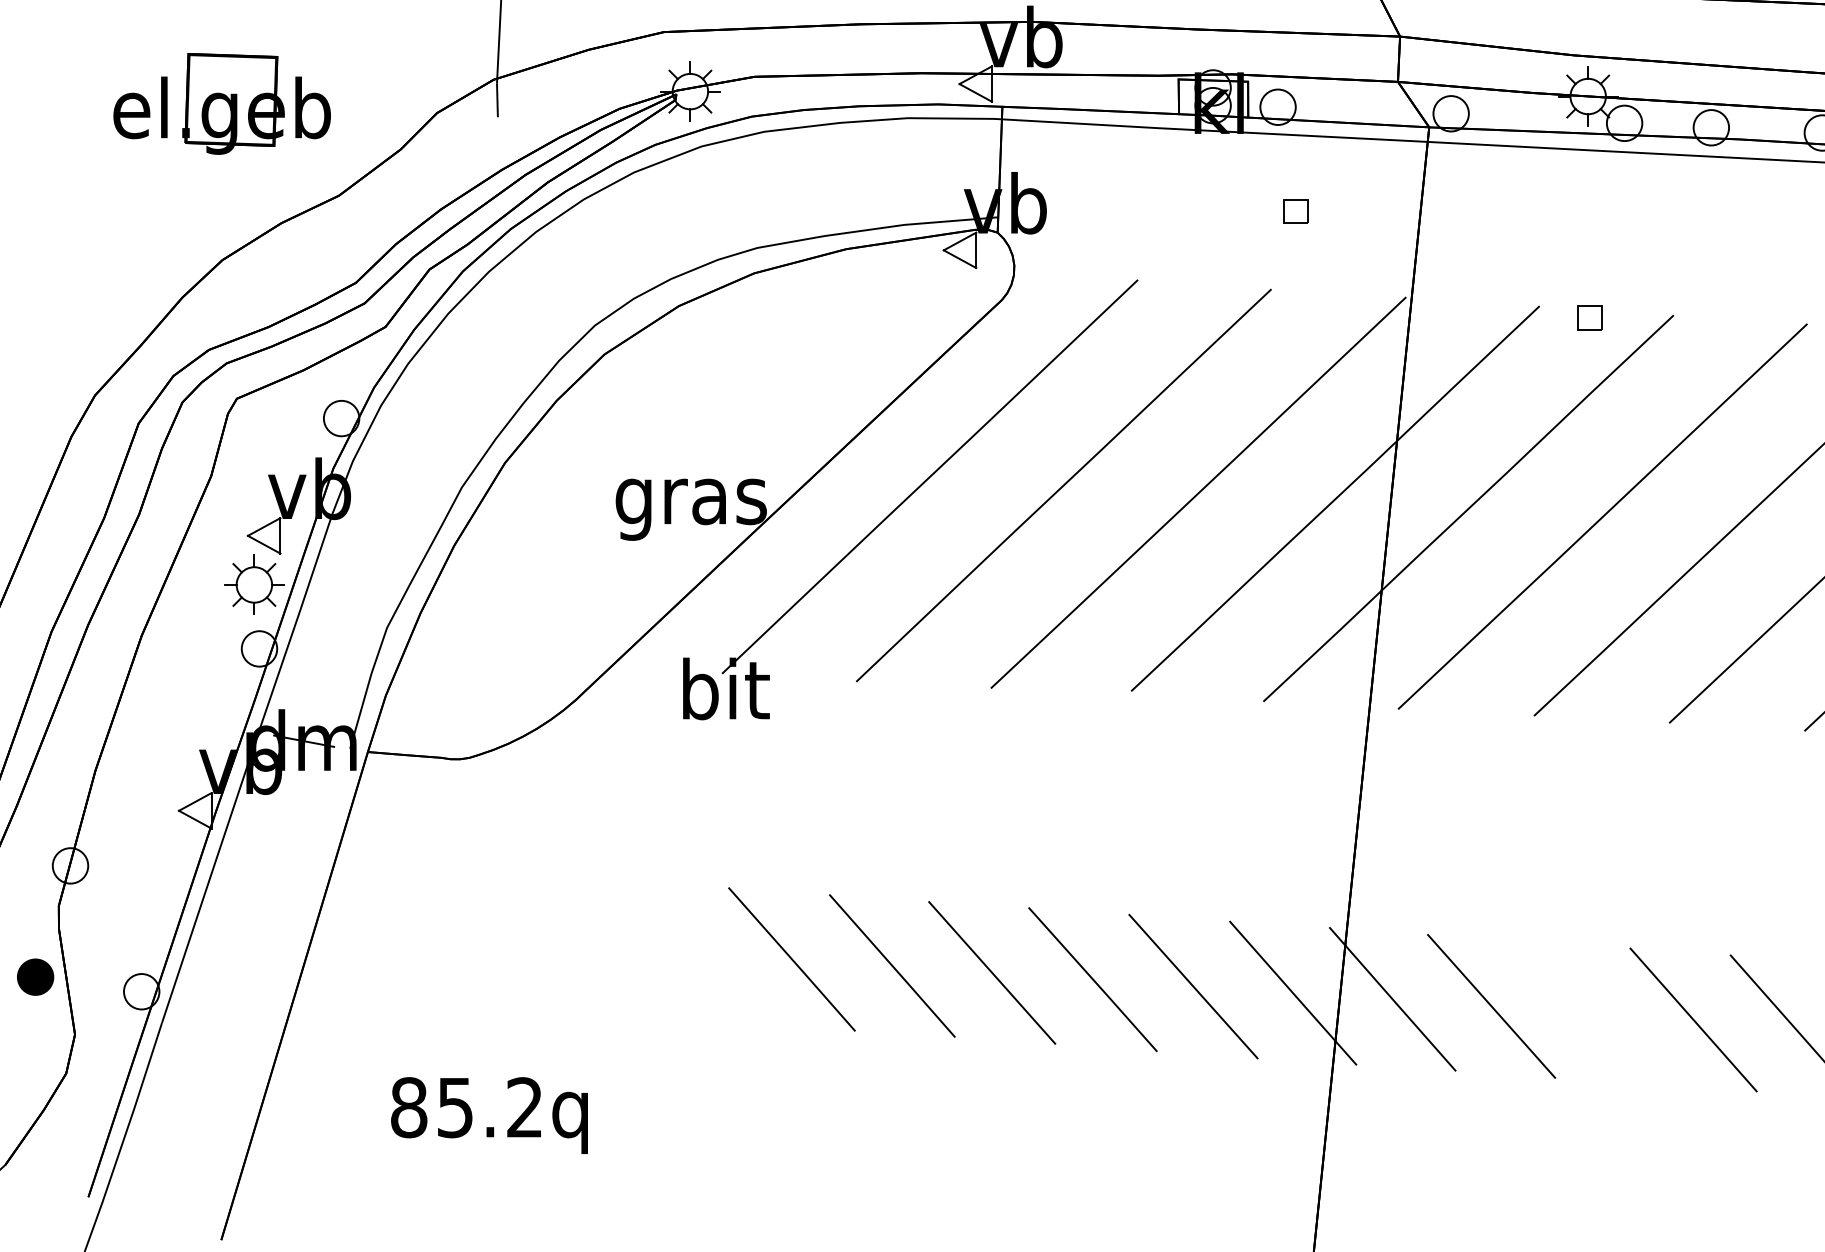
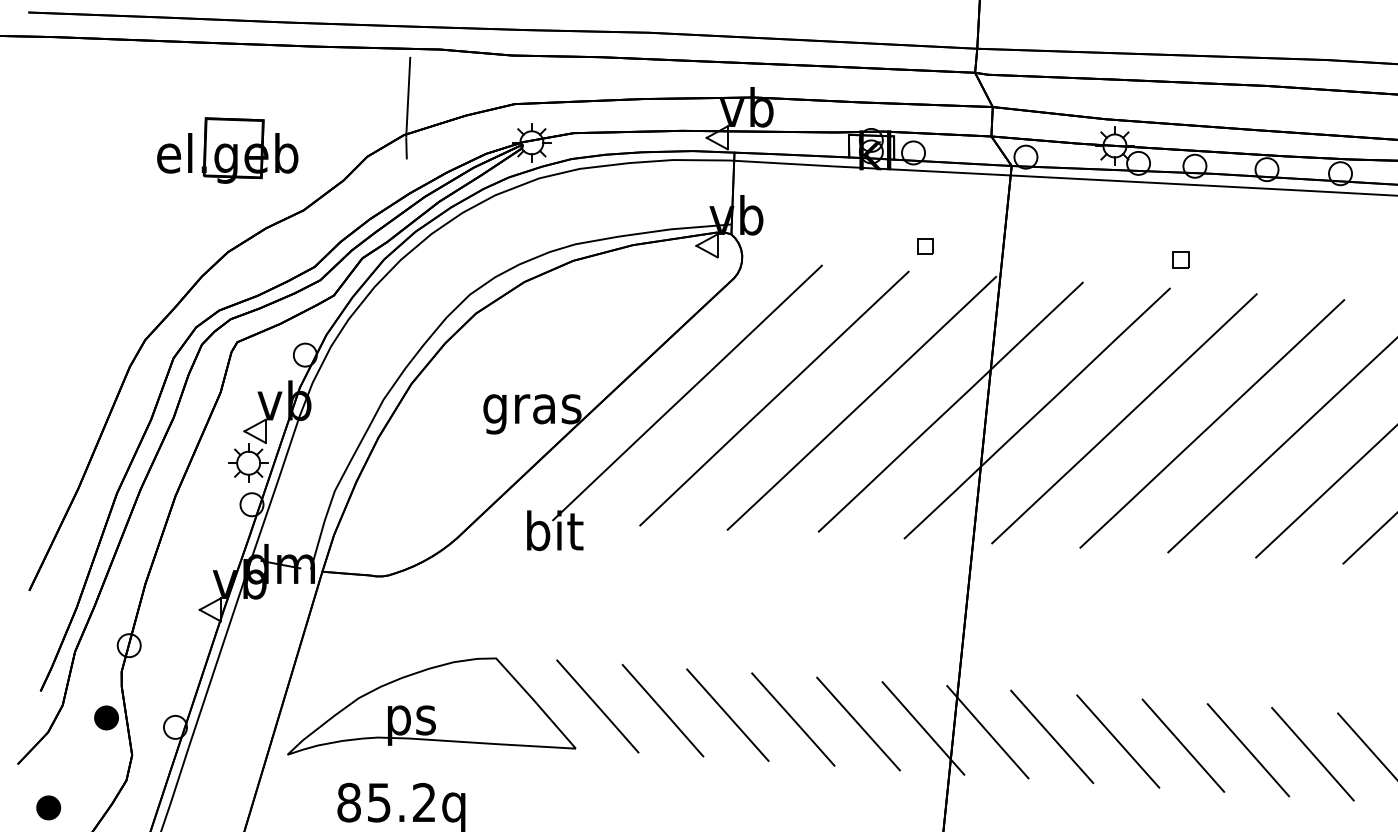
part: (1296, 211) -> (925, 246), moved
part: (1589, 317) -> (1180, 259), moved
part: (535, 959) -> (431, 706), added
line: (1593, 1013) -> (1118, 741), added

